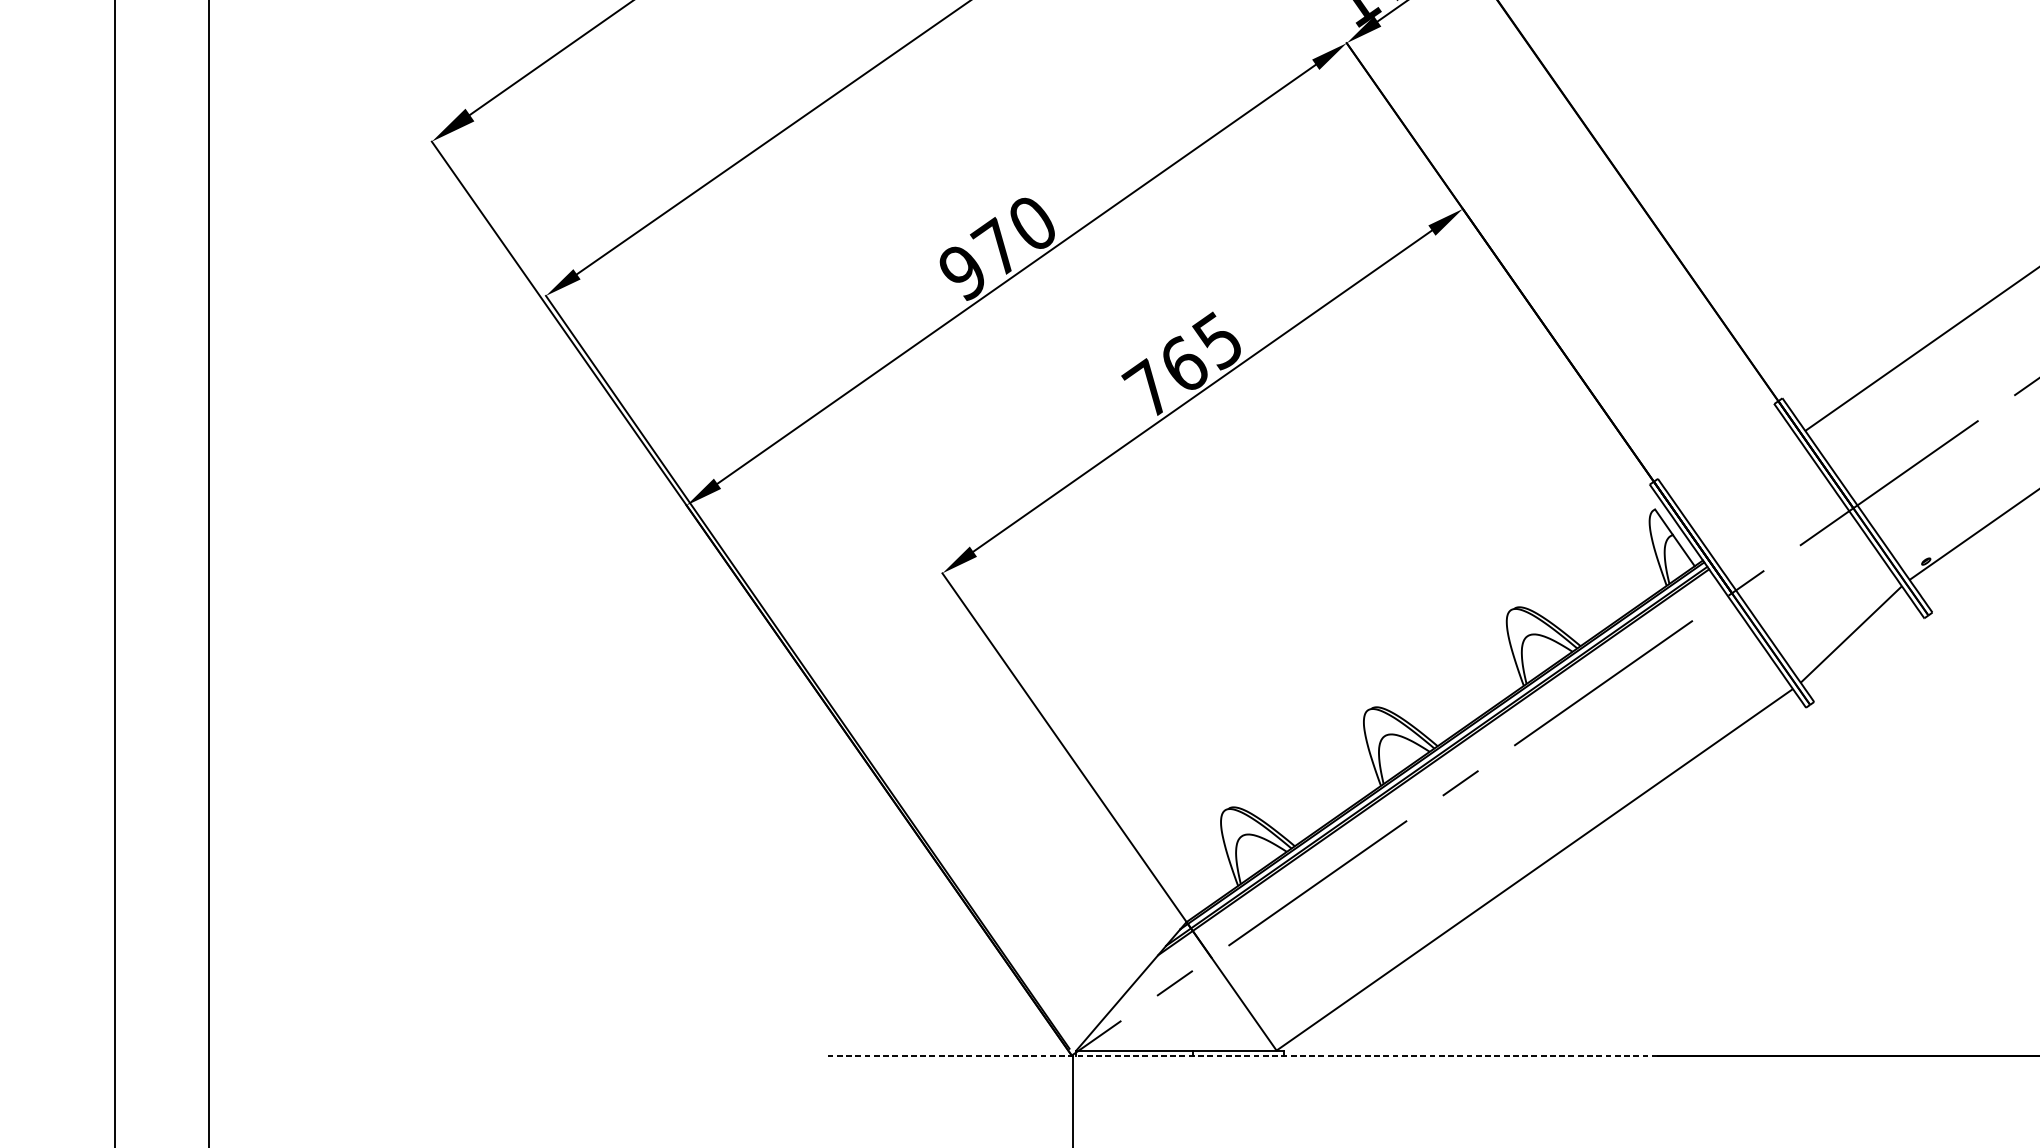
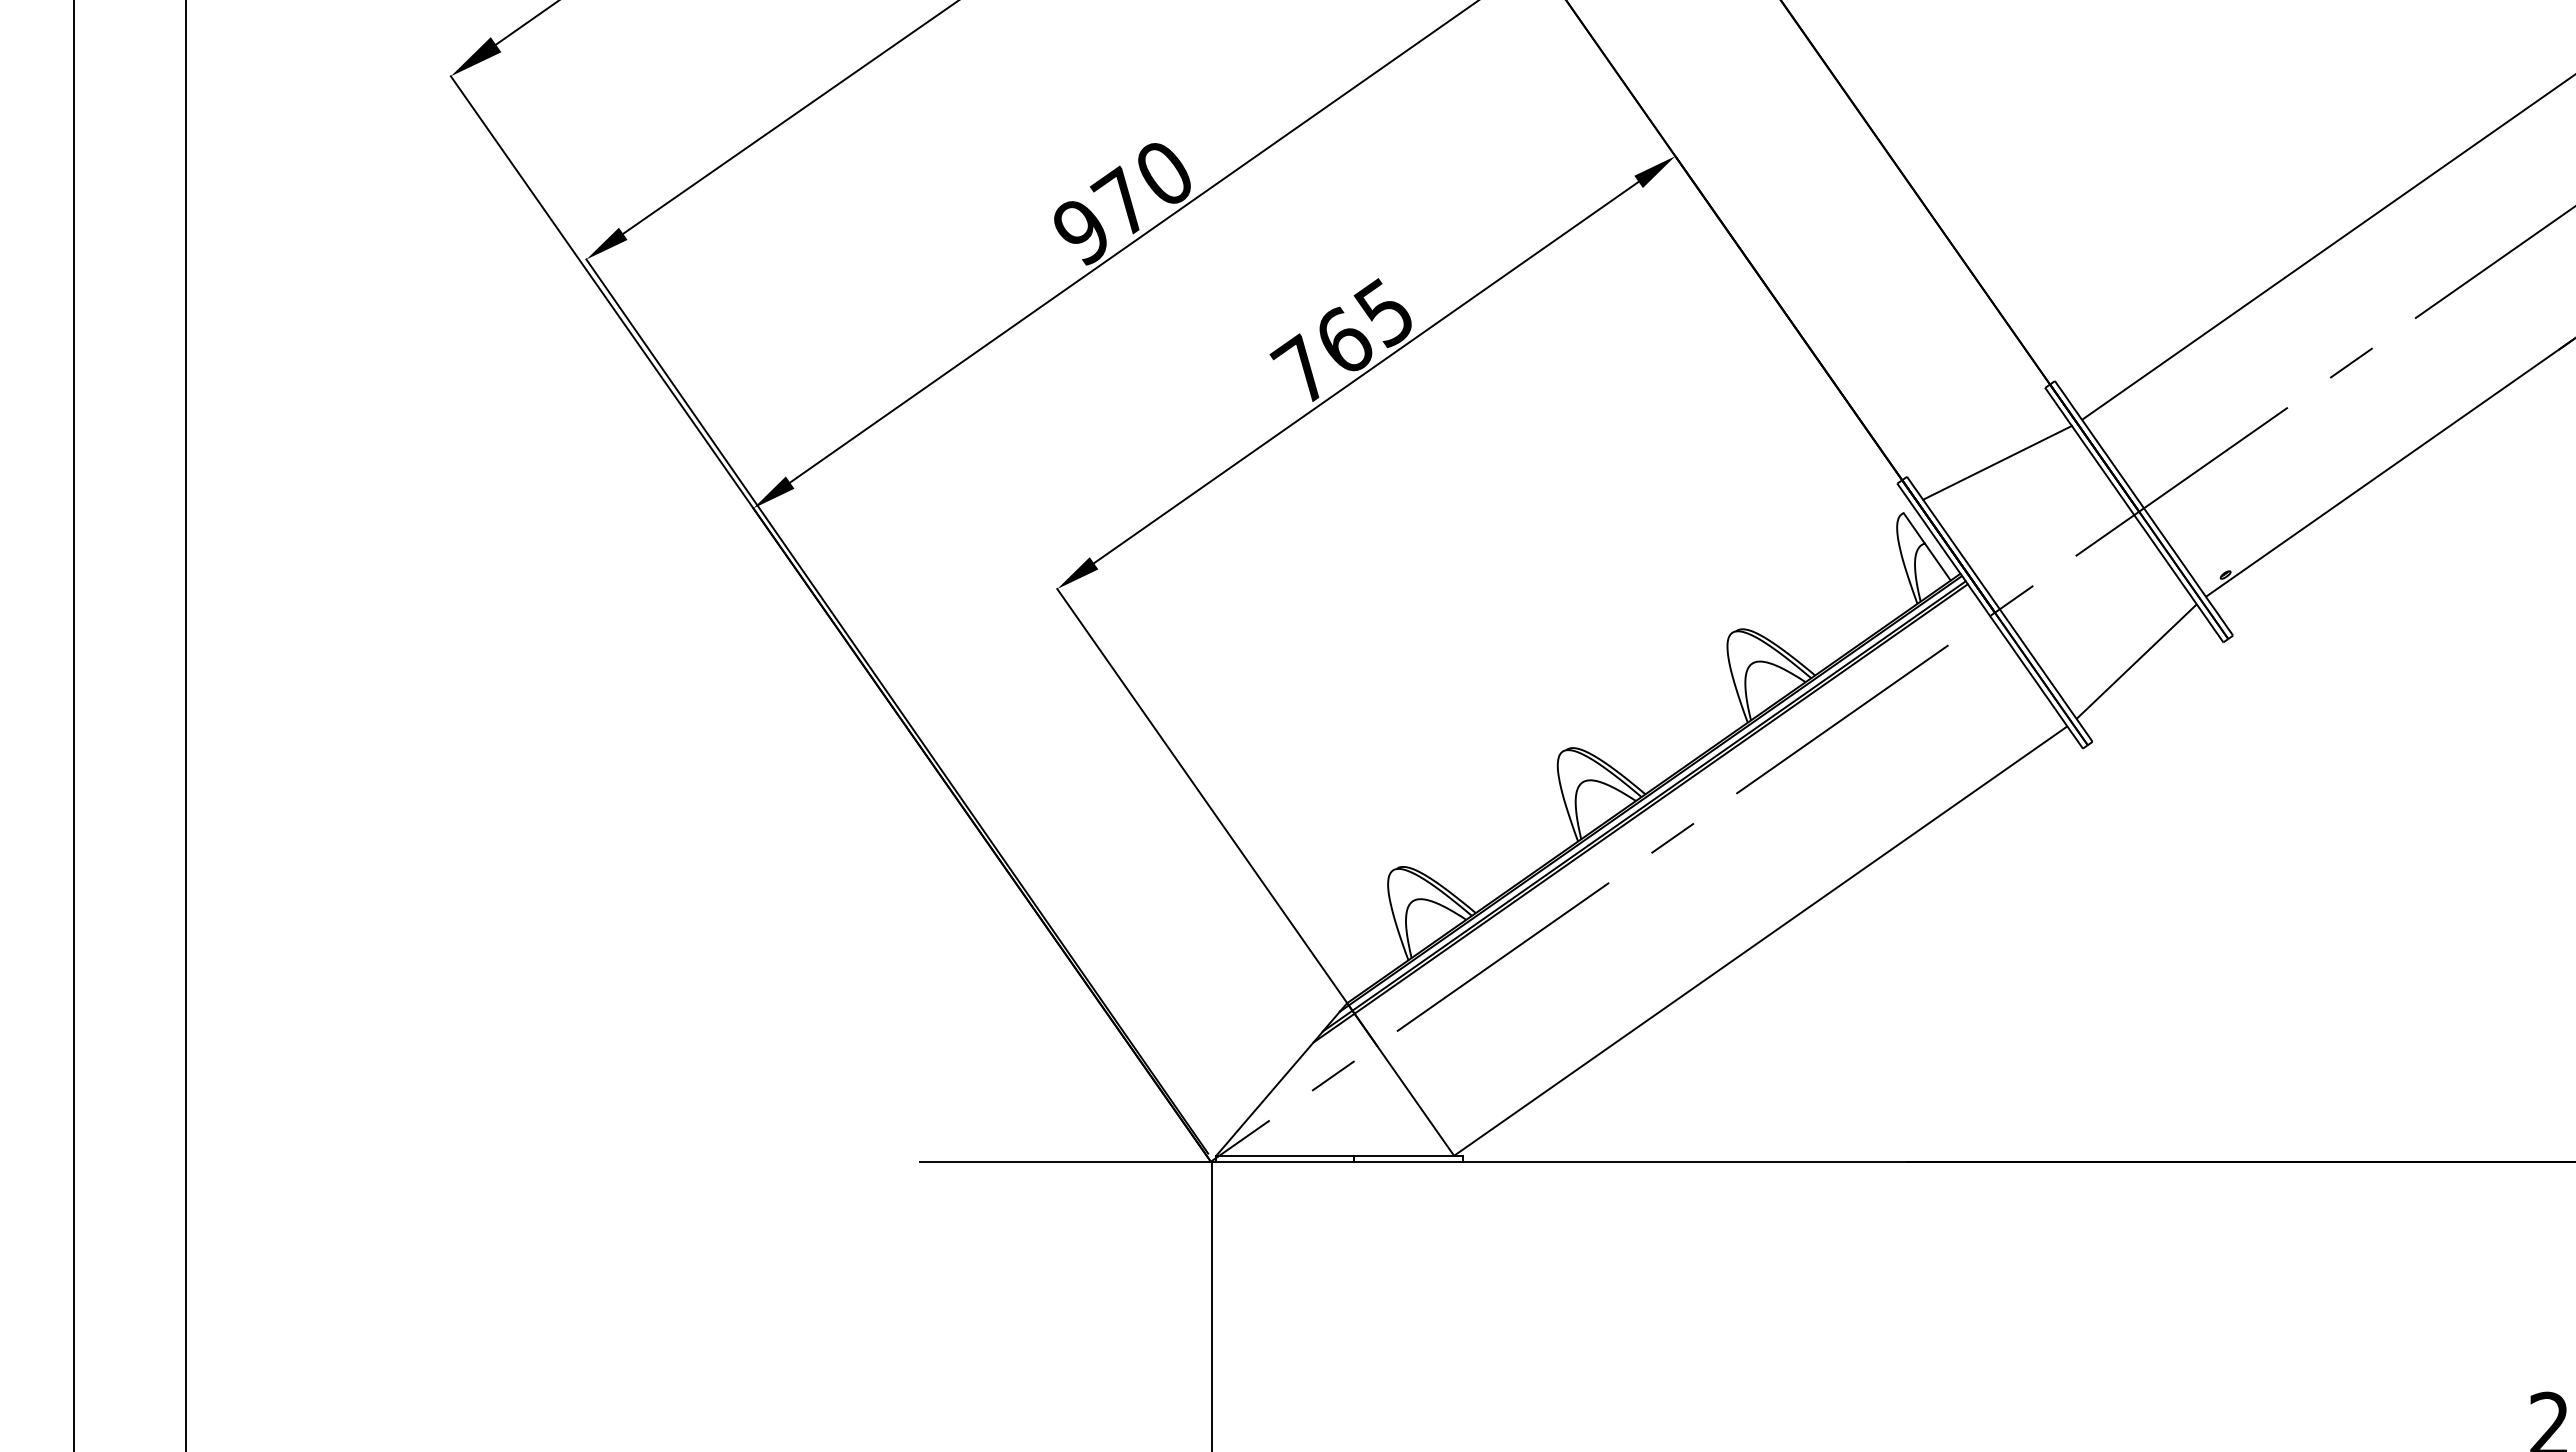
line: (1734, 466) -> (1997, 462), added
line: (1242, 1055) -> (1413, 1161), dashed -> solid

